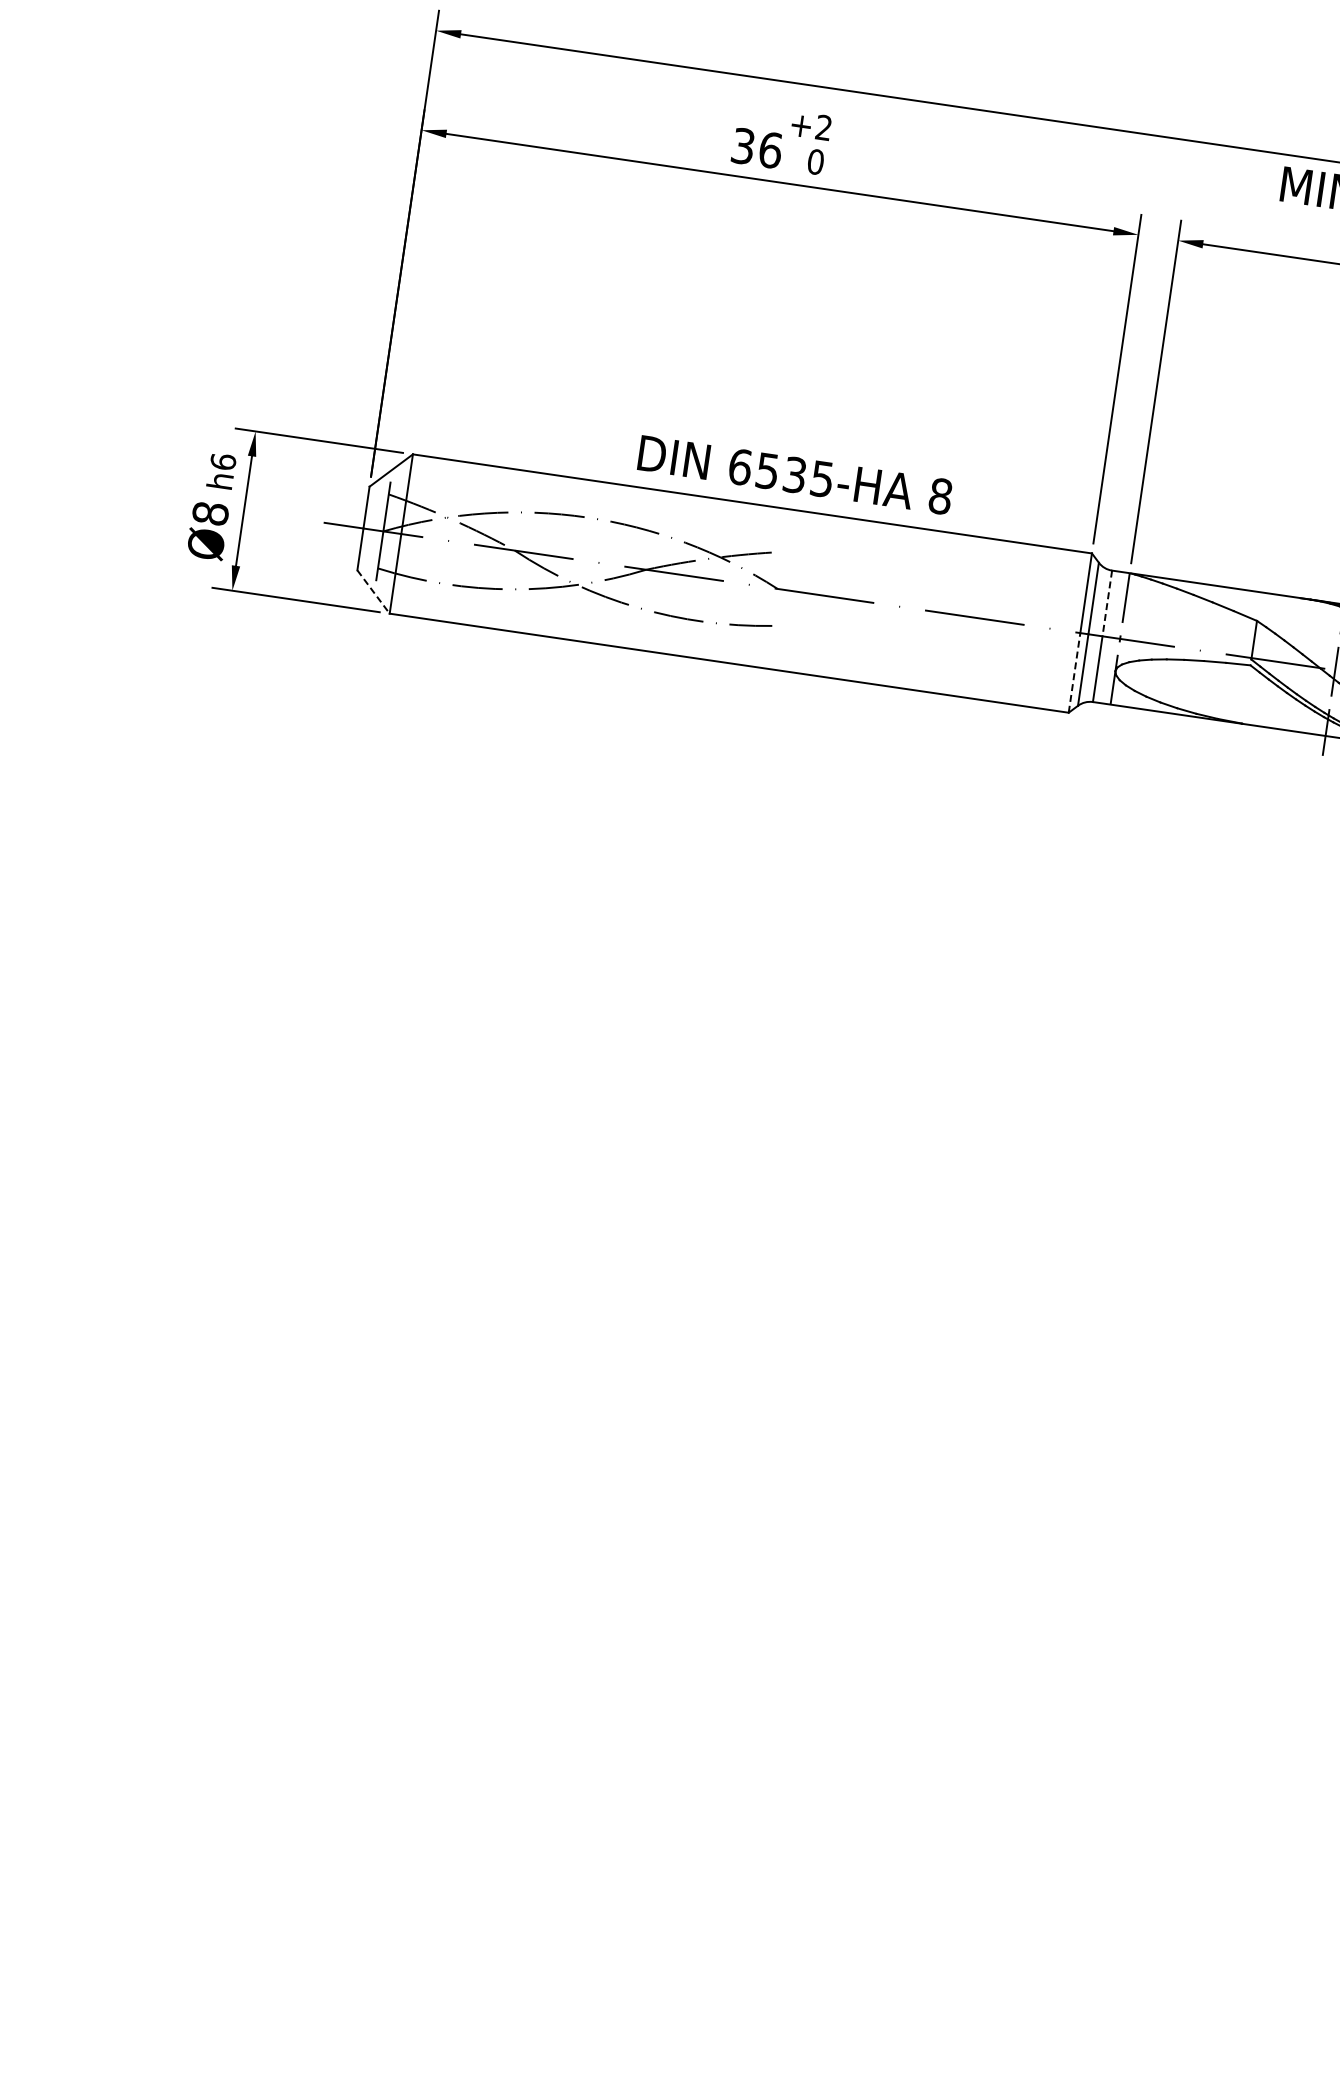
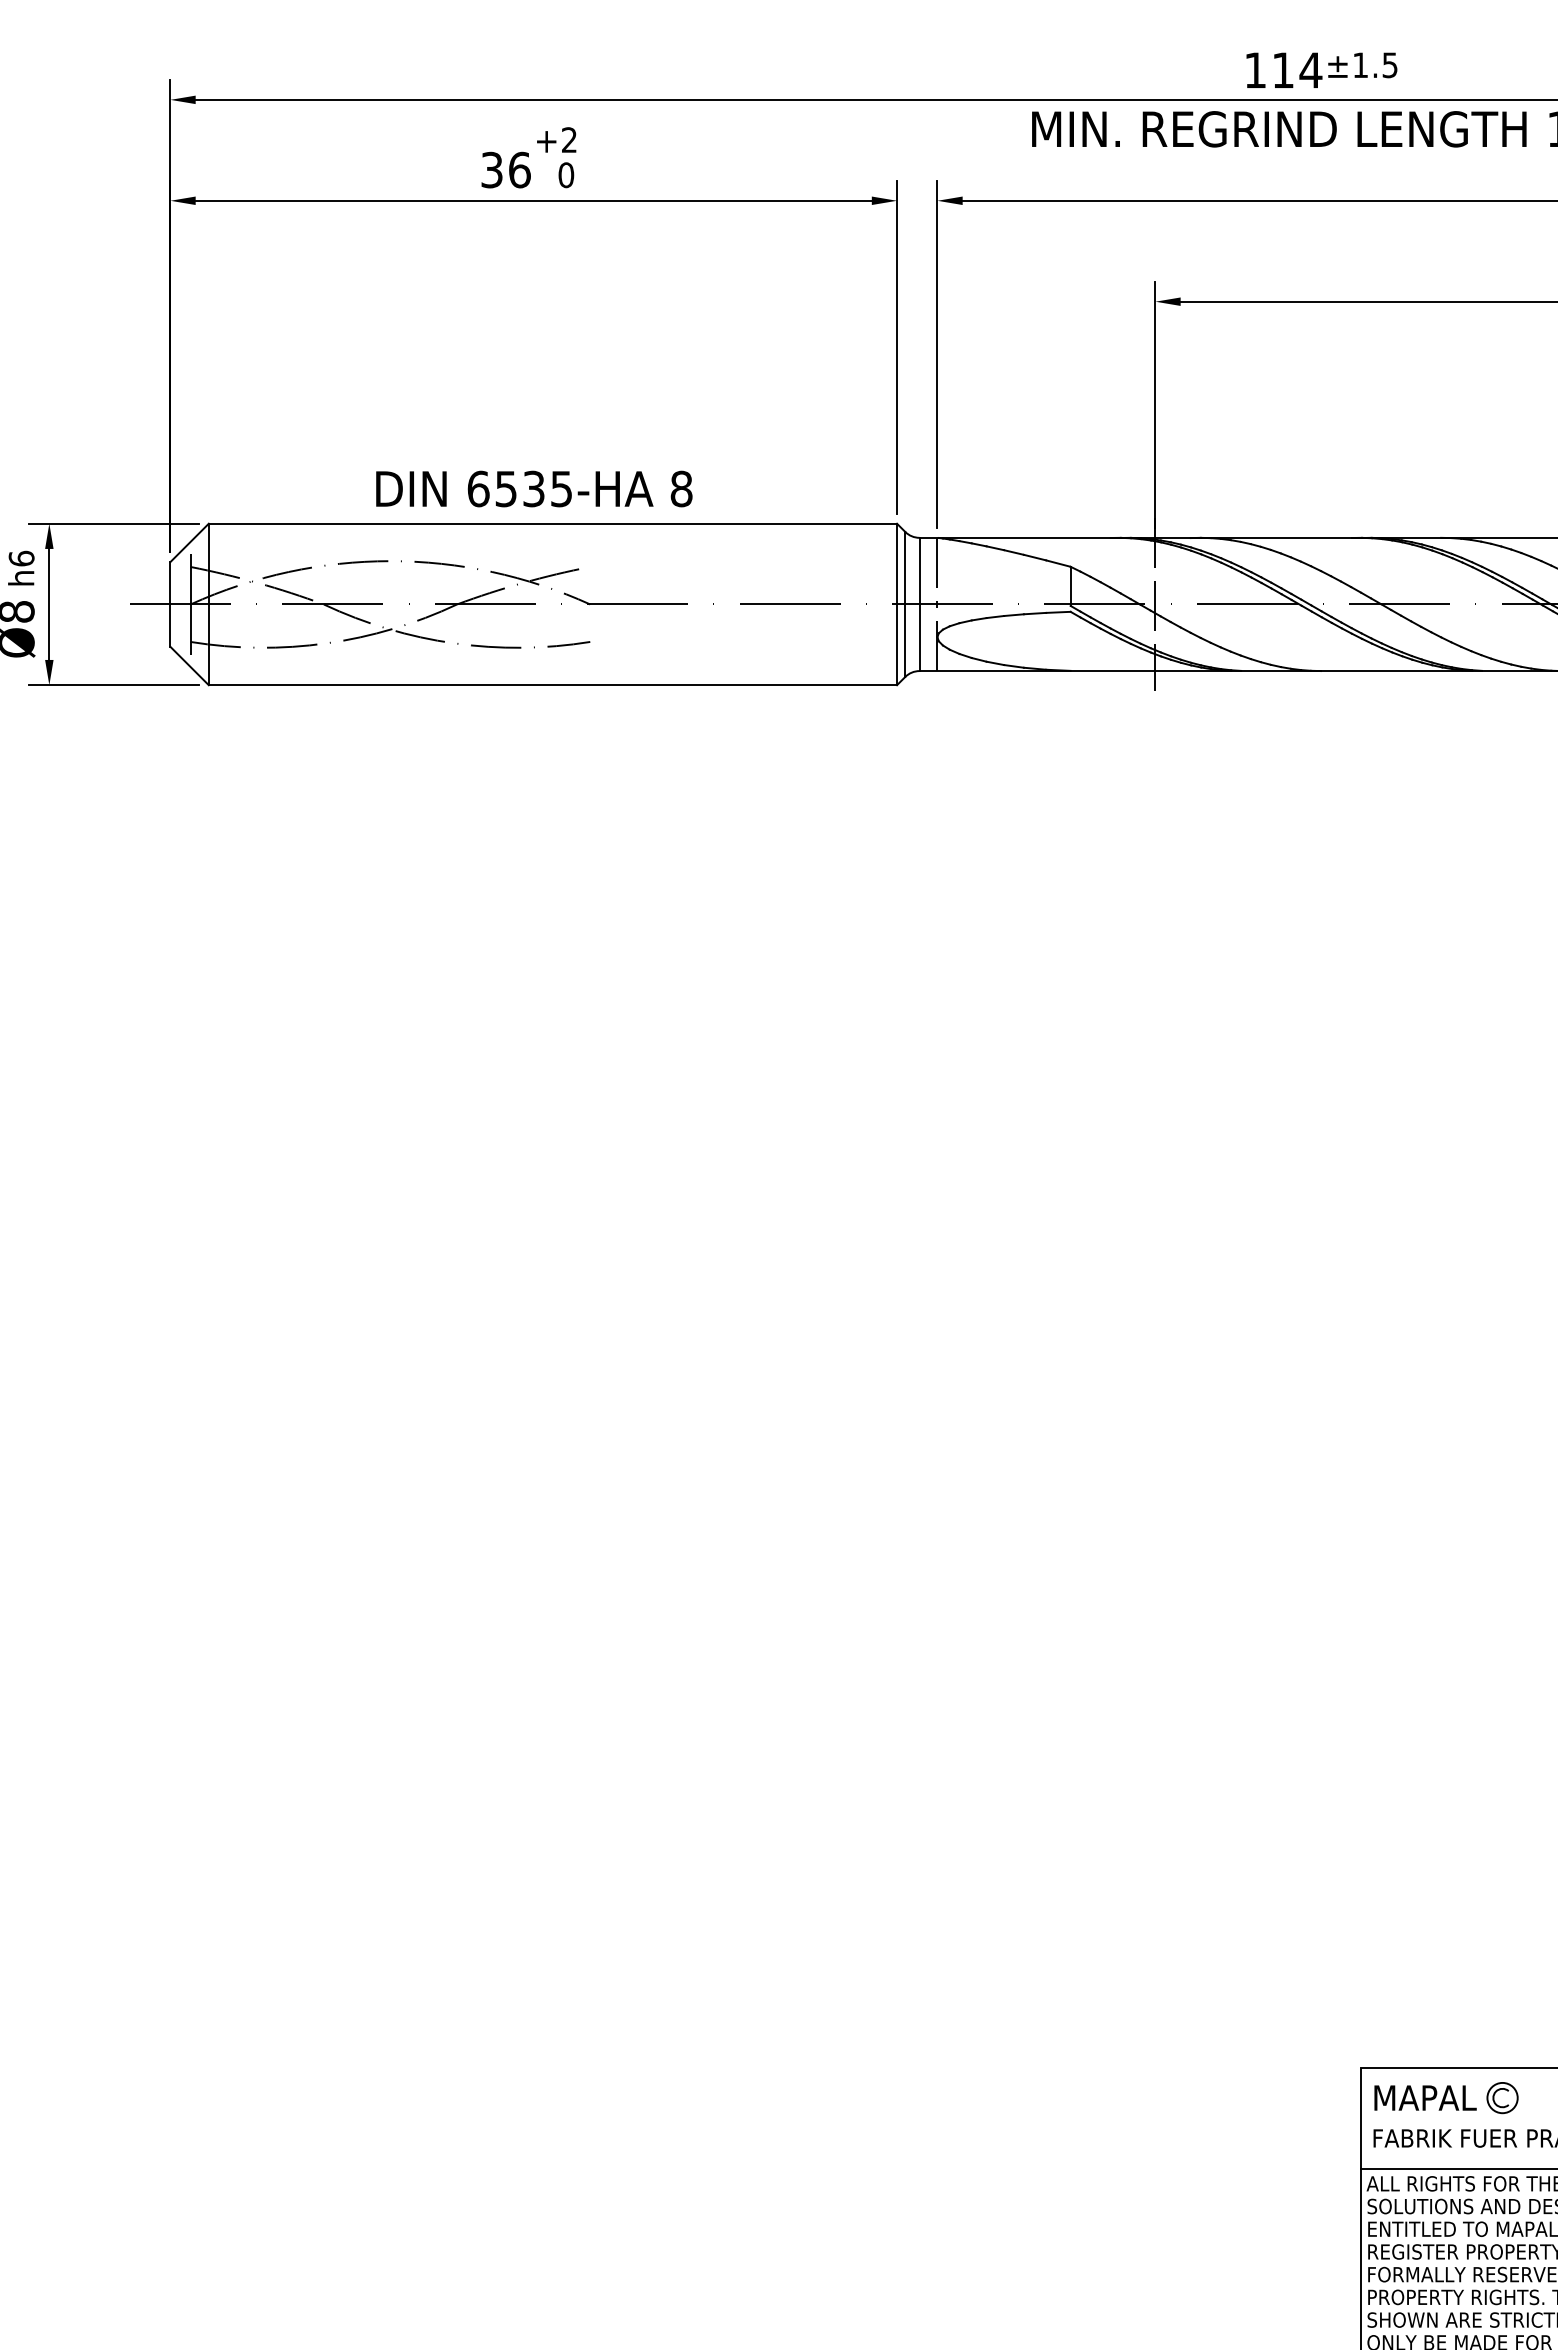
text: (795, 474) -> (534, 488), moved
line: (373, 592) -> (189, 666), dashed -> solid
line: (1107, 603) -> (919, 571), dashed -> solid
line: (1075, 672) -> (897, 644), dashed -> solid

